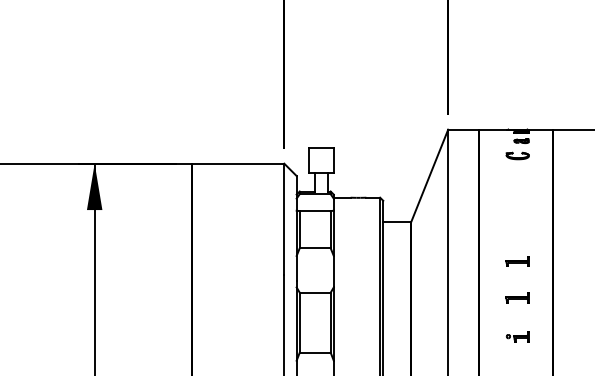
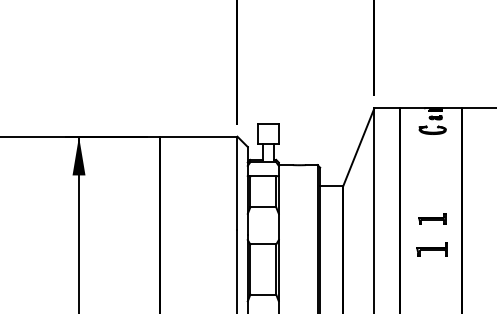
part: (517, 155) -> (432, 129), size x1.4
part: (517, 261) -> (432, 218), size x1.4
part: (517, 297) -> (432, 248), size x1.6
part: (517, 336) -> (432, 281), removed

